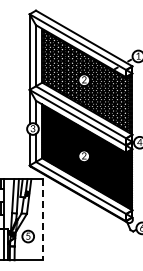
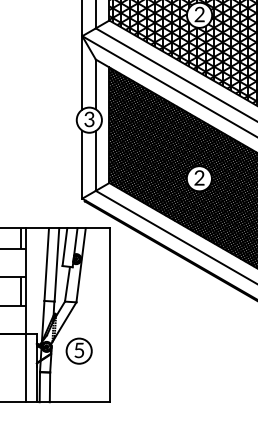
line: (42, 220) -> (109, 316), dashed -> solid

